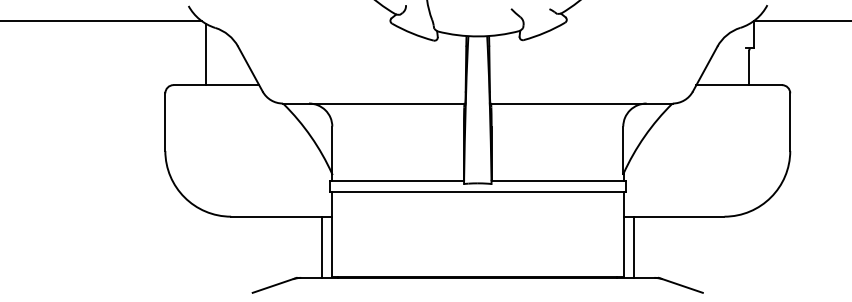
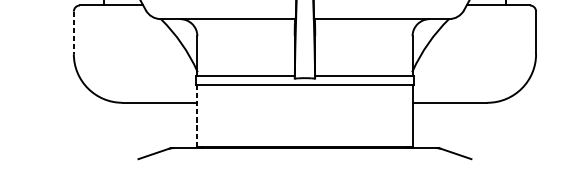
line: (165, 122) -> (73, 33), solid -> dashed
line: (331, 235) -> (196, 116), solid -> dashed
line: (321, 246) -> (189, 124), removed
line: (634, 246) -> (420, 124), removed

